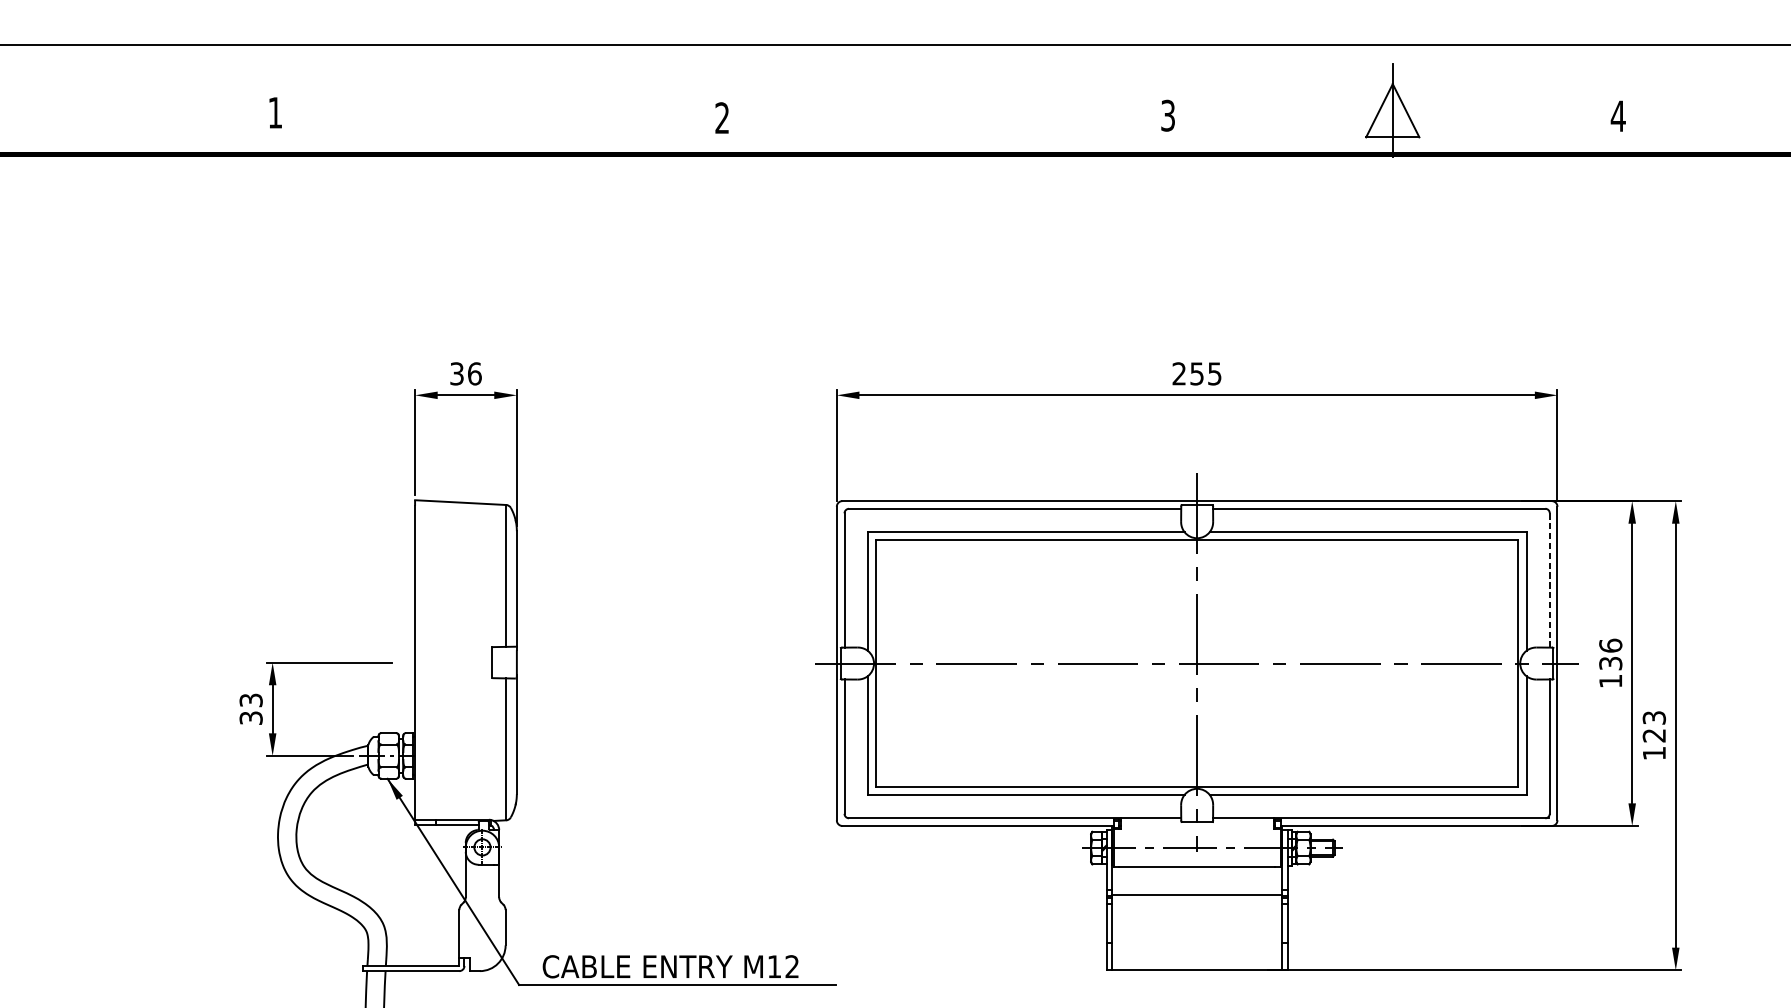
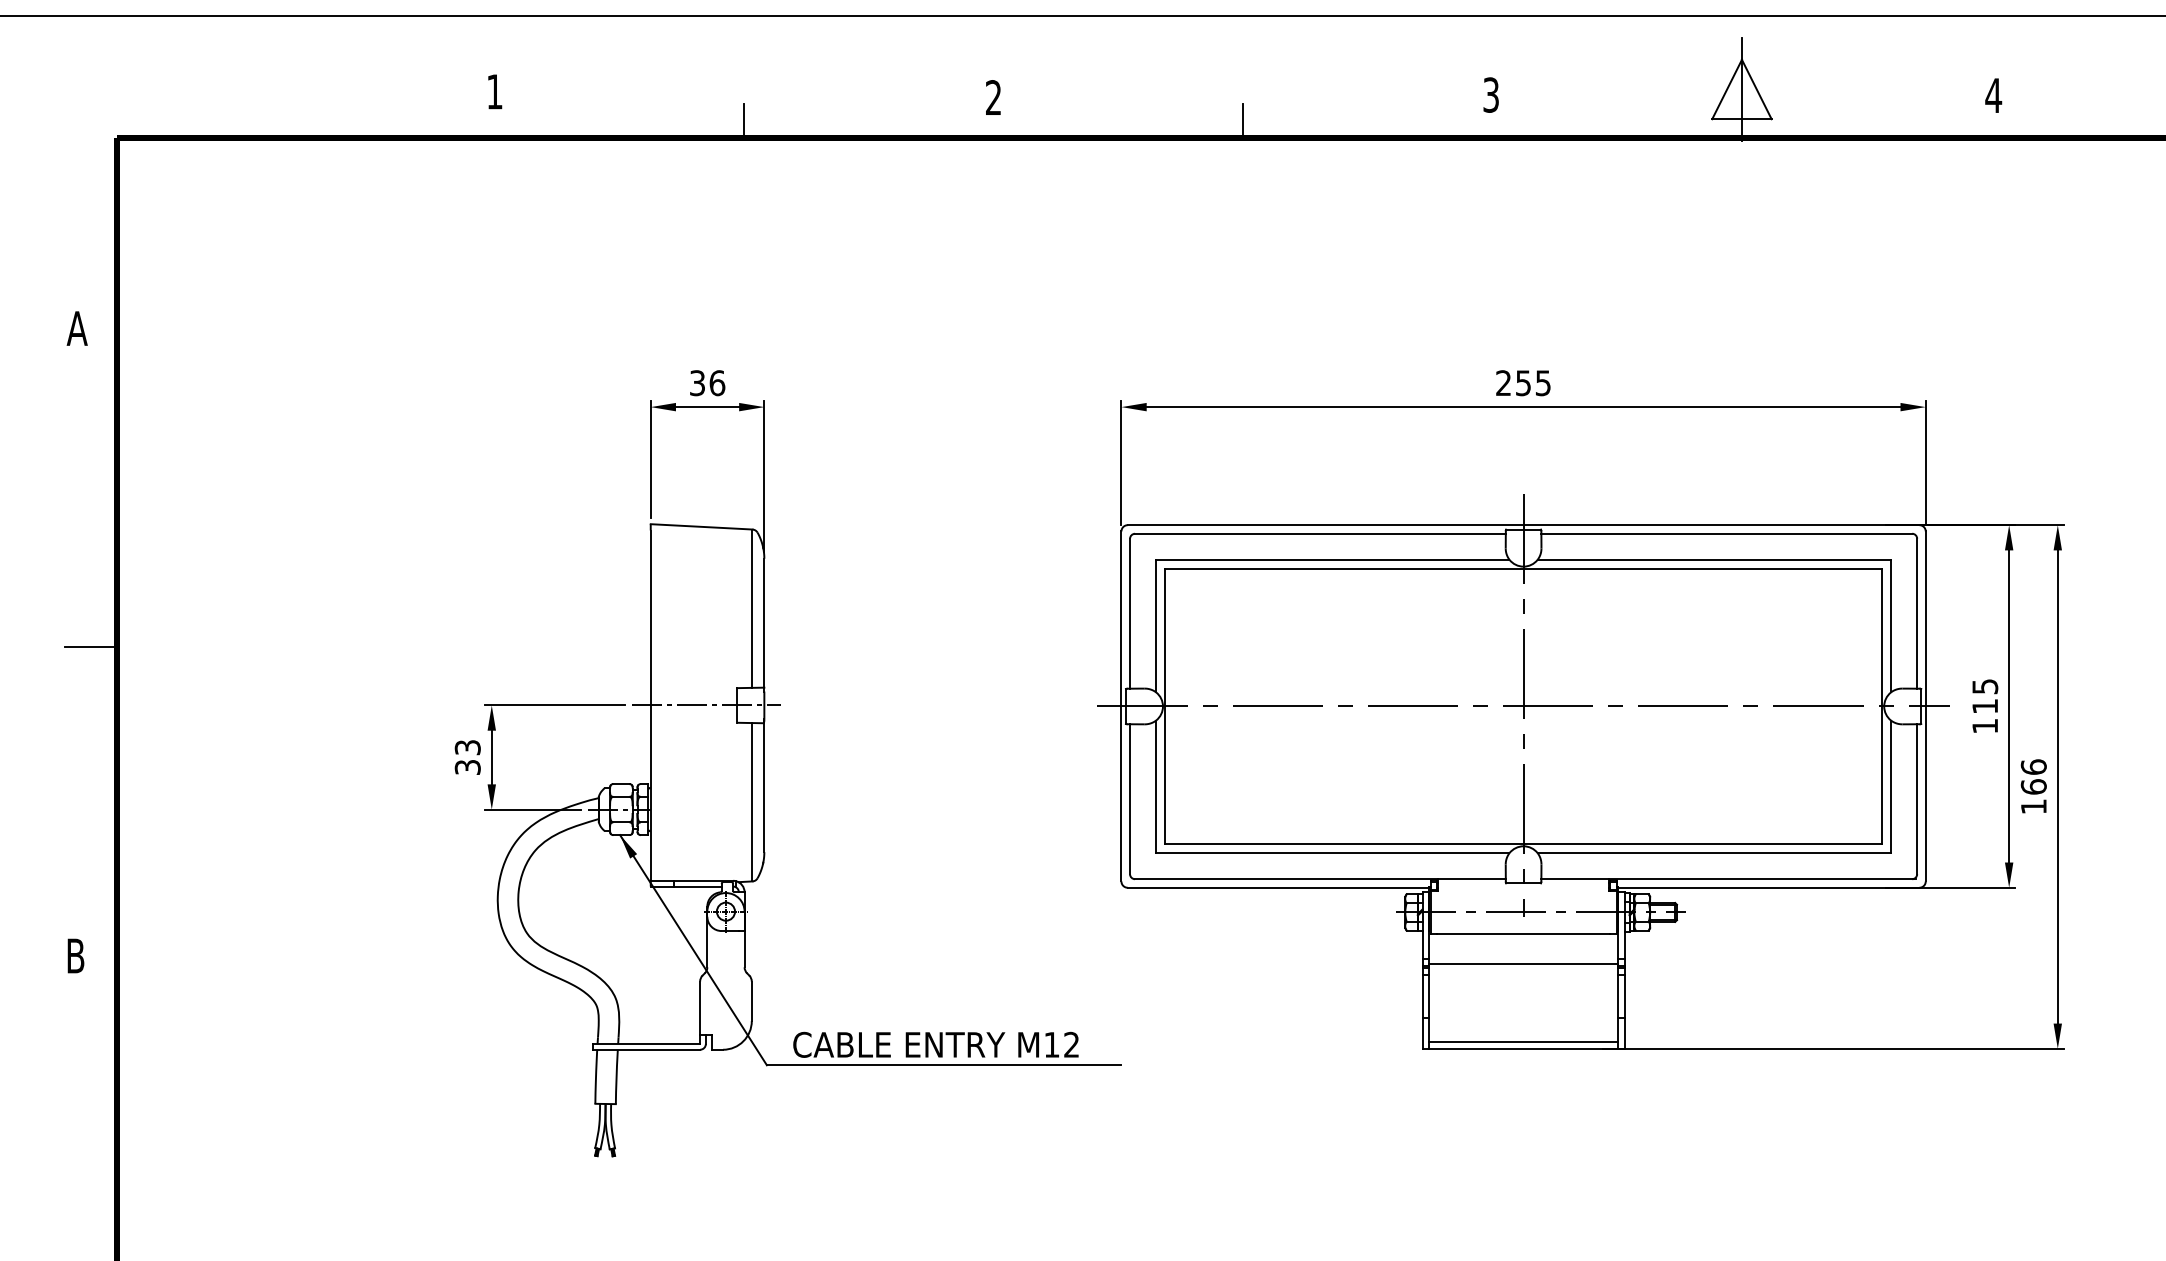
line: (498, 138) -> (743, 120), added
line: (945, 138) -> (1242, 120), added
line: (1550, 580) -> (1917, 613), dashed -> solid
text: (1611, 653) -> (1985, 695), 136 -> 115
line: (465, 662) -> (706, 705), added
text: (1654, 726) -> (2033, 776), 123 -> 166
line: (1197, 964) -> (1523, 1042), added

